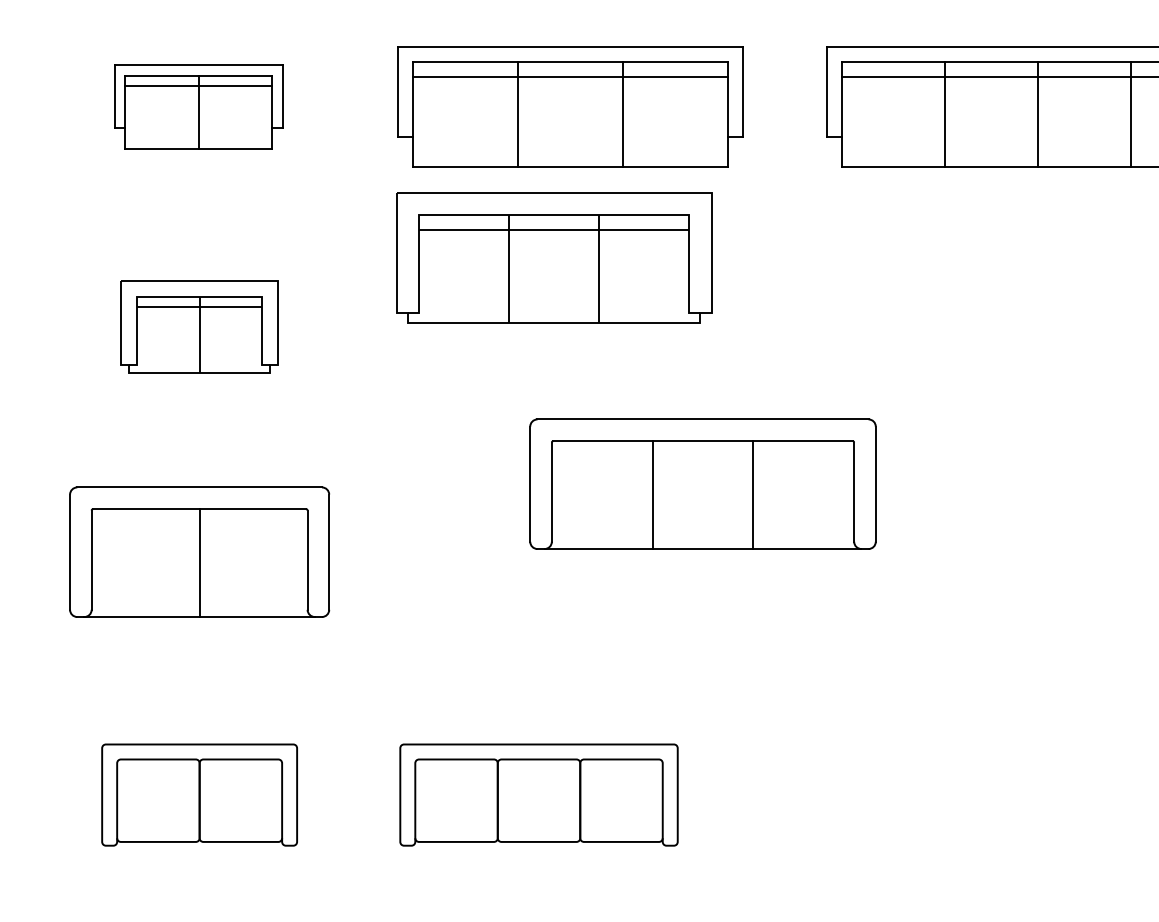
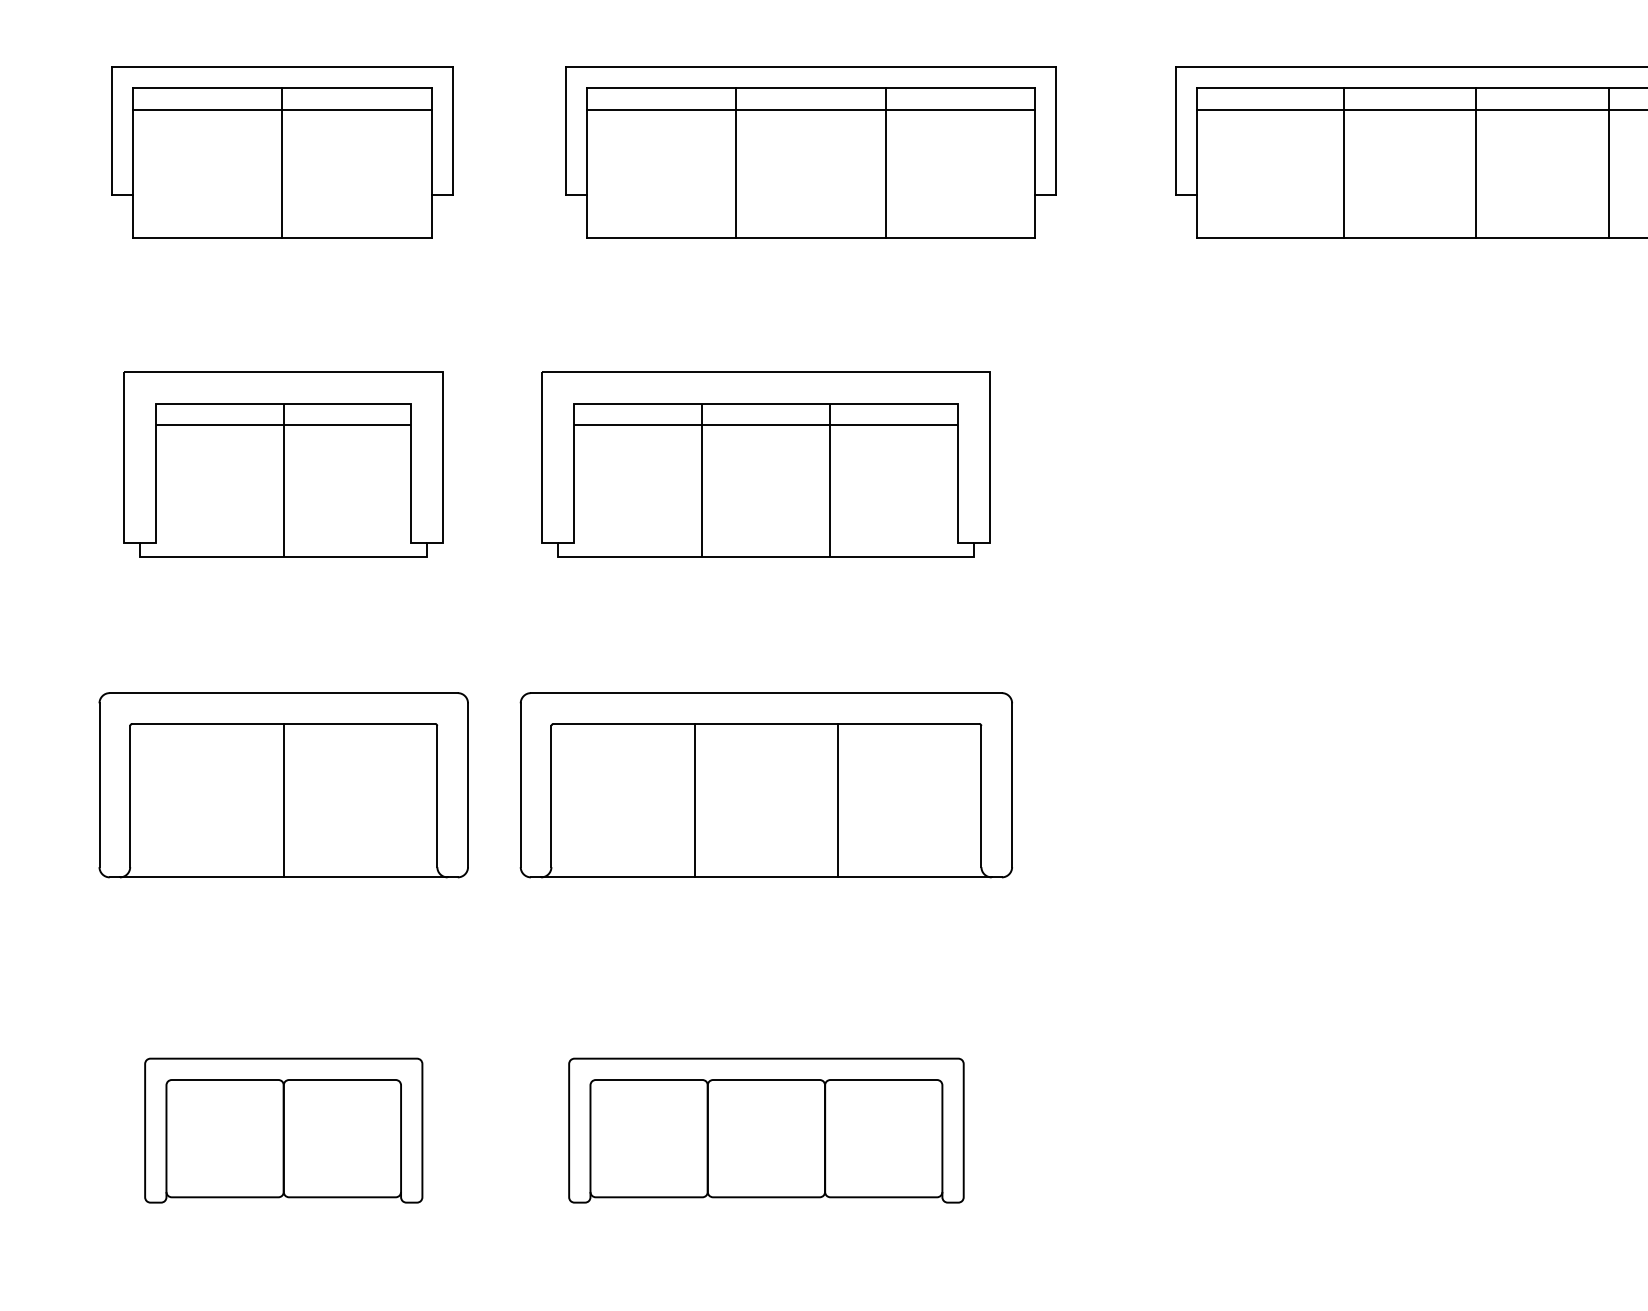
part: (198, 106) -> (282, 151), size x1.43
part: (554, 257) -> (767, 464), moved
part: (199, 326) -> (283, 464), size x1.43
part: (702, 483) -> (765, 784), moved

